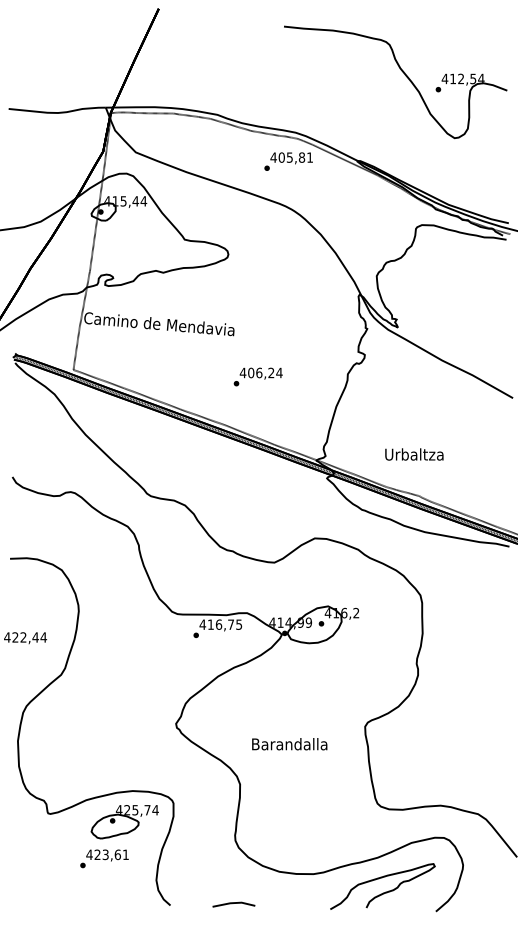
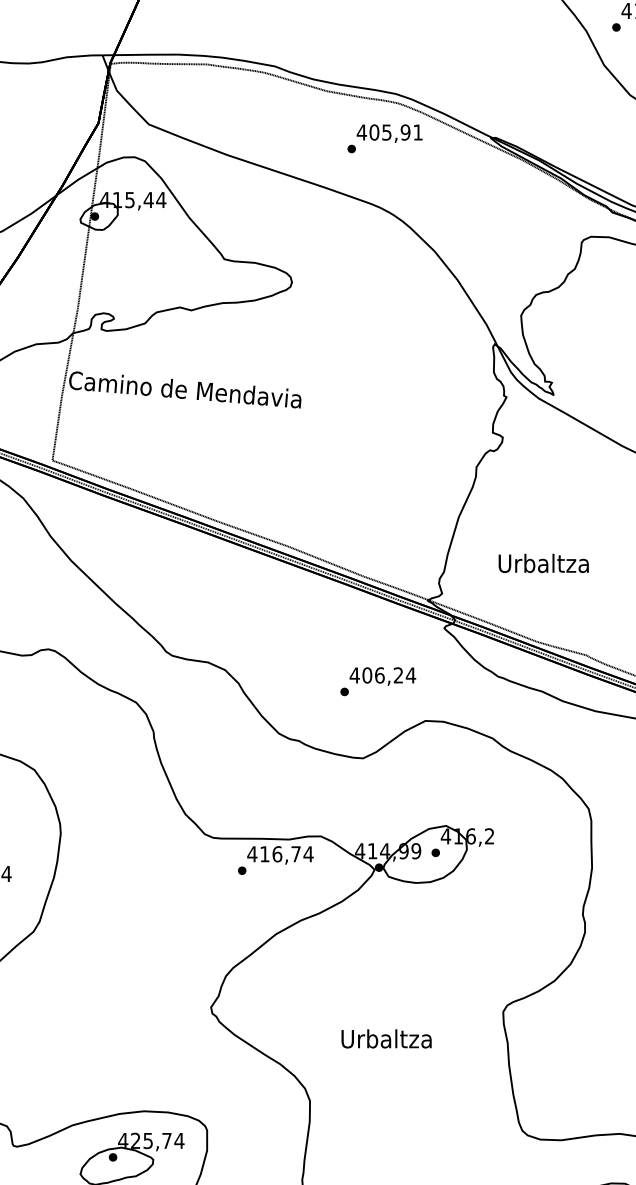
text: (301, 157) -> (404, 132), 405,81 -> 405,91
text: (257, 376) -> (377, 680), moved
text: (414, 454) -> (543, 563), moved
text: (238, 624) -> (307, 853), 416,75 -> 416,74
text: (289, 744) -> (386, 1039), Barandalla -> Urbaltza

